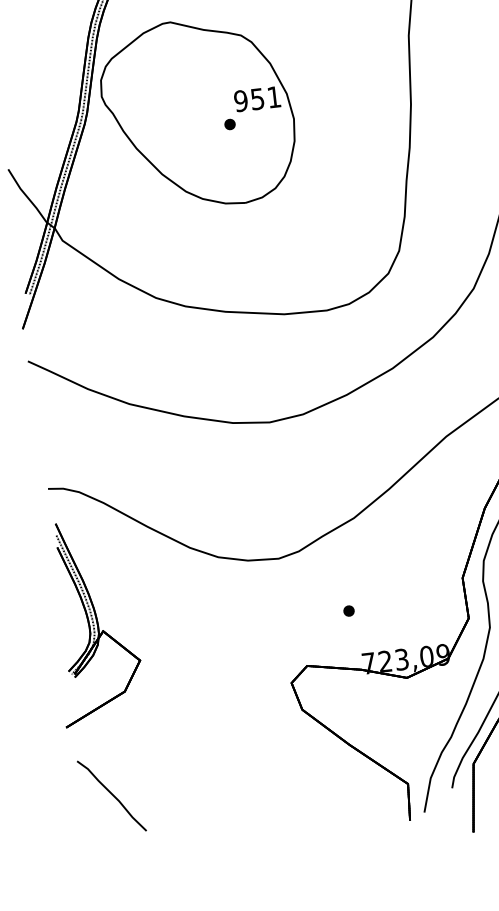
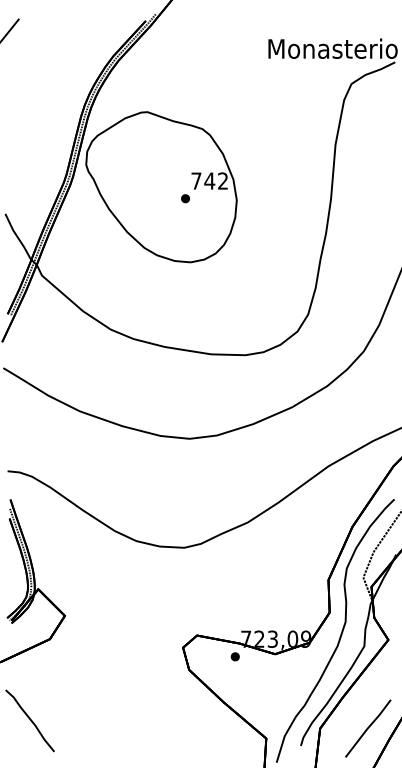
text: (257, 98) -> (209, 180), 951 -> 742
part: (347, 610) -> (234, 656), moved

